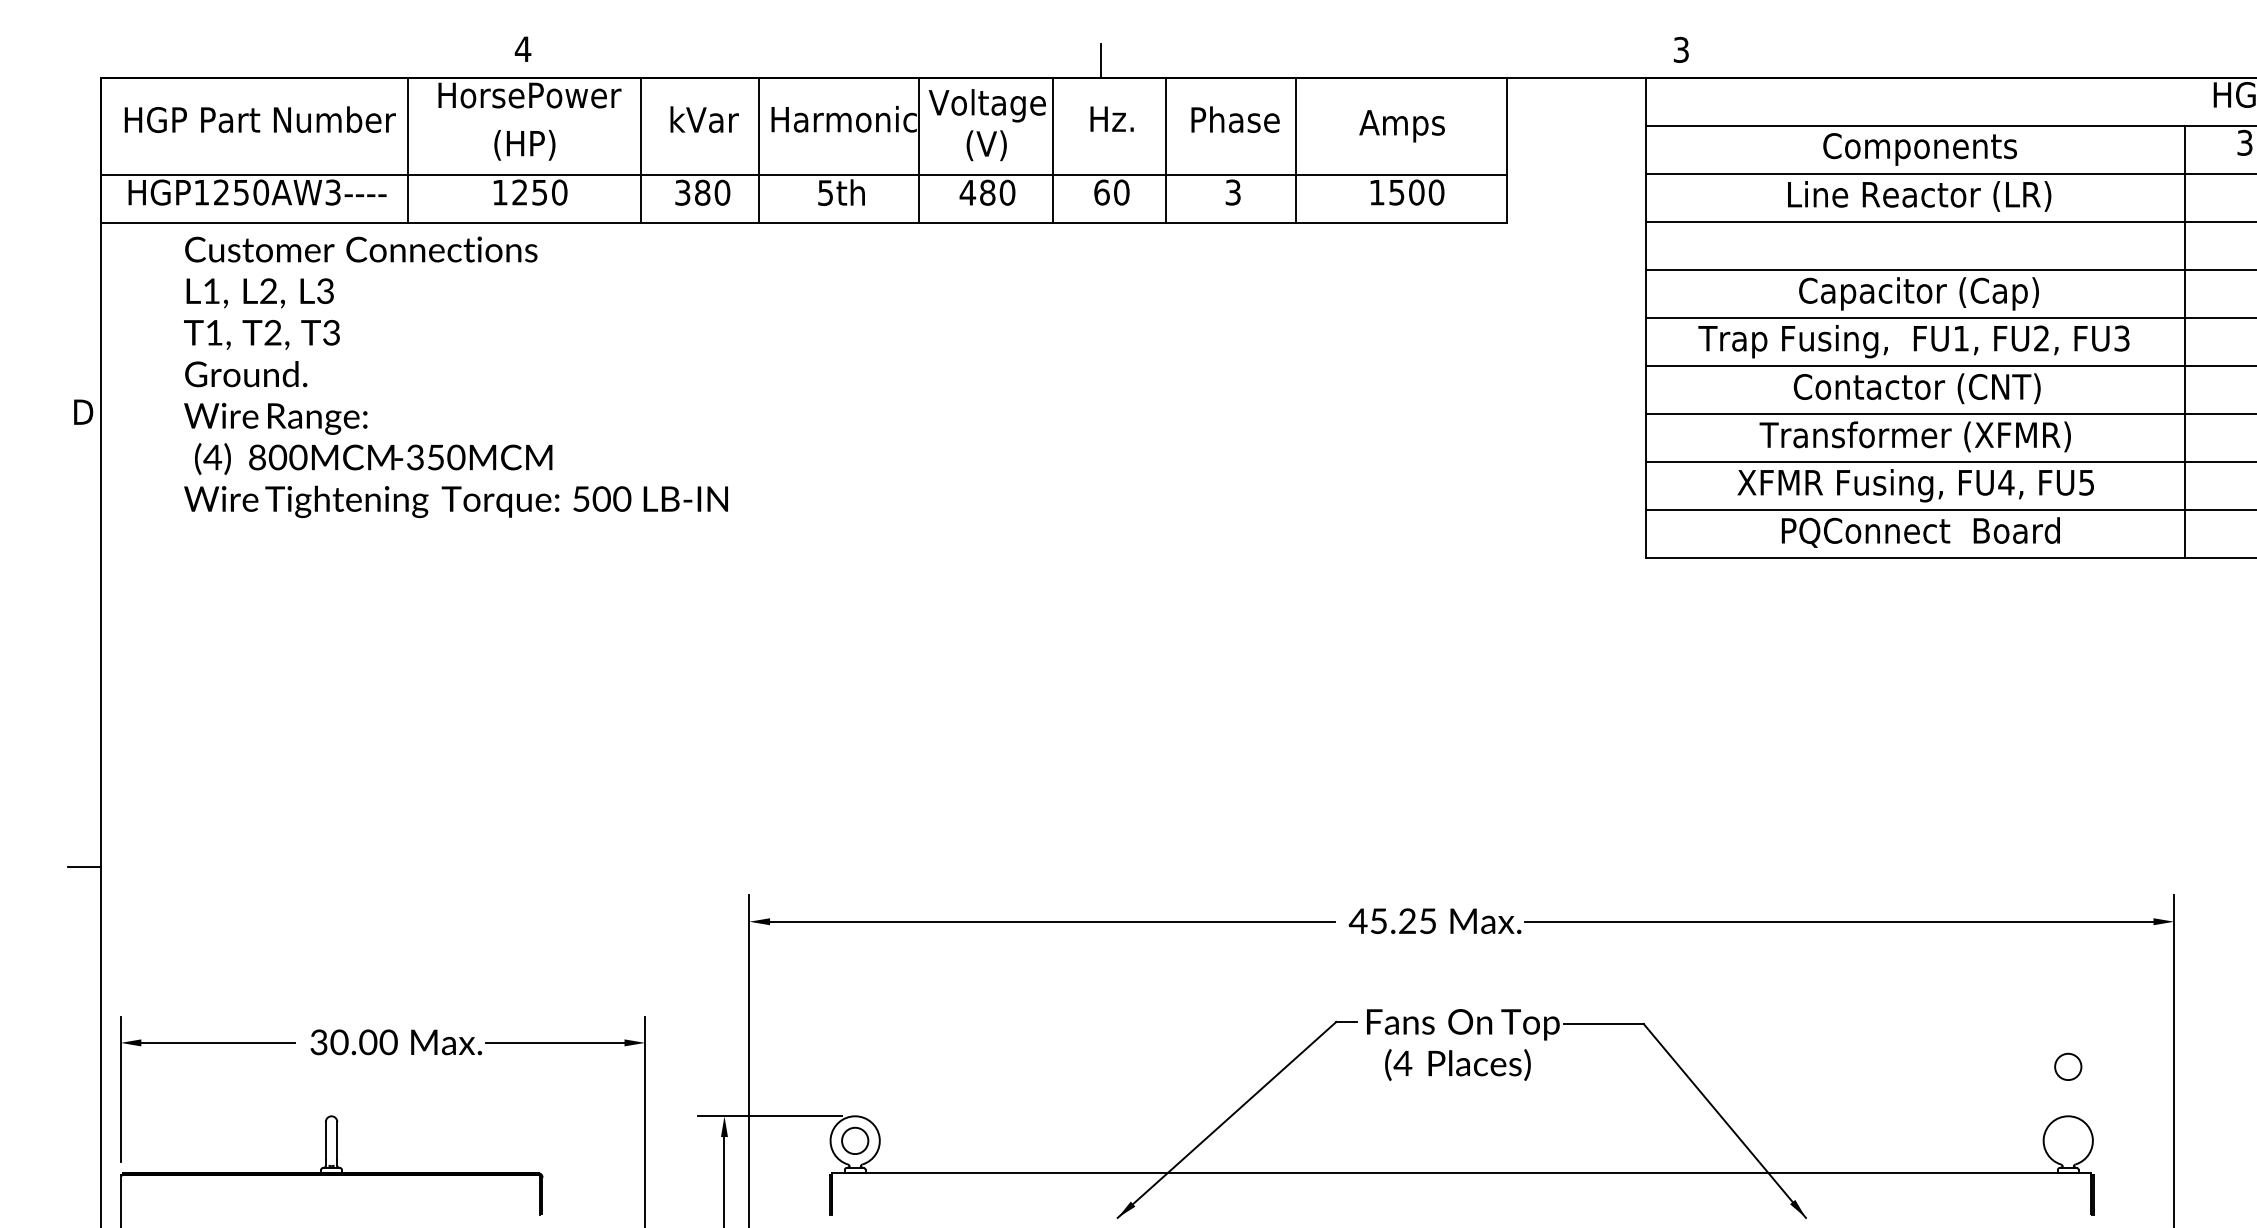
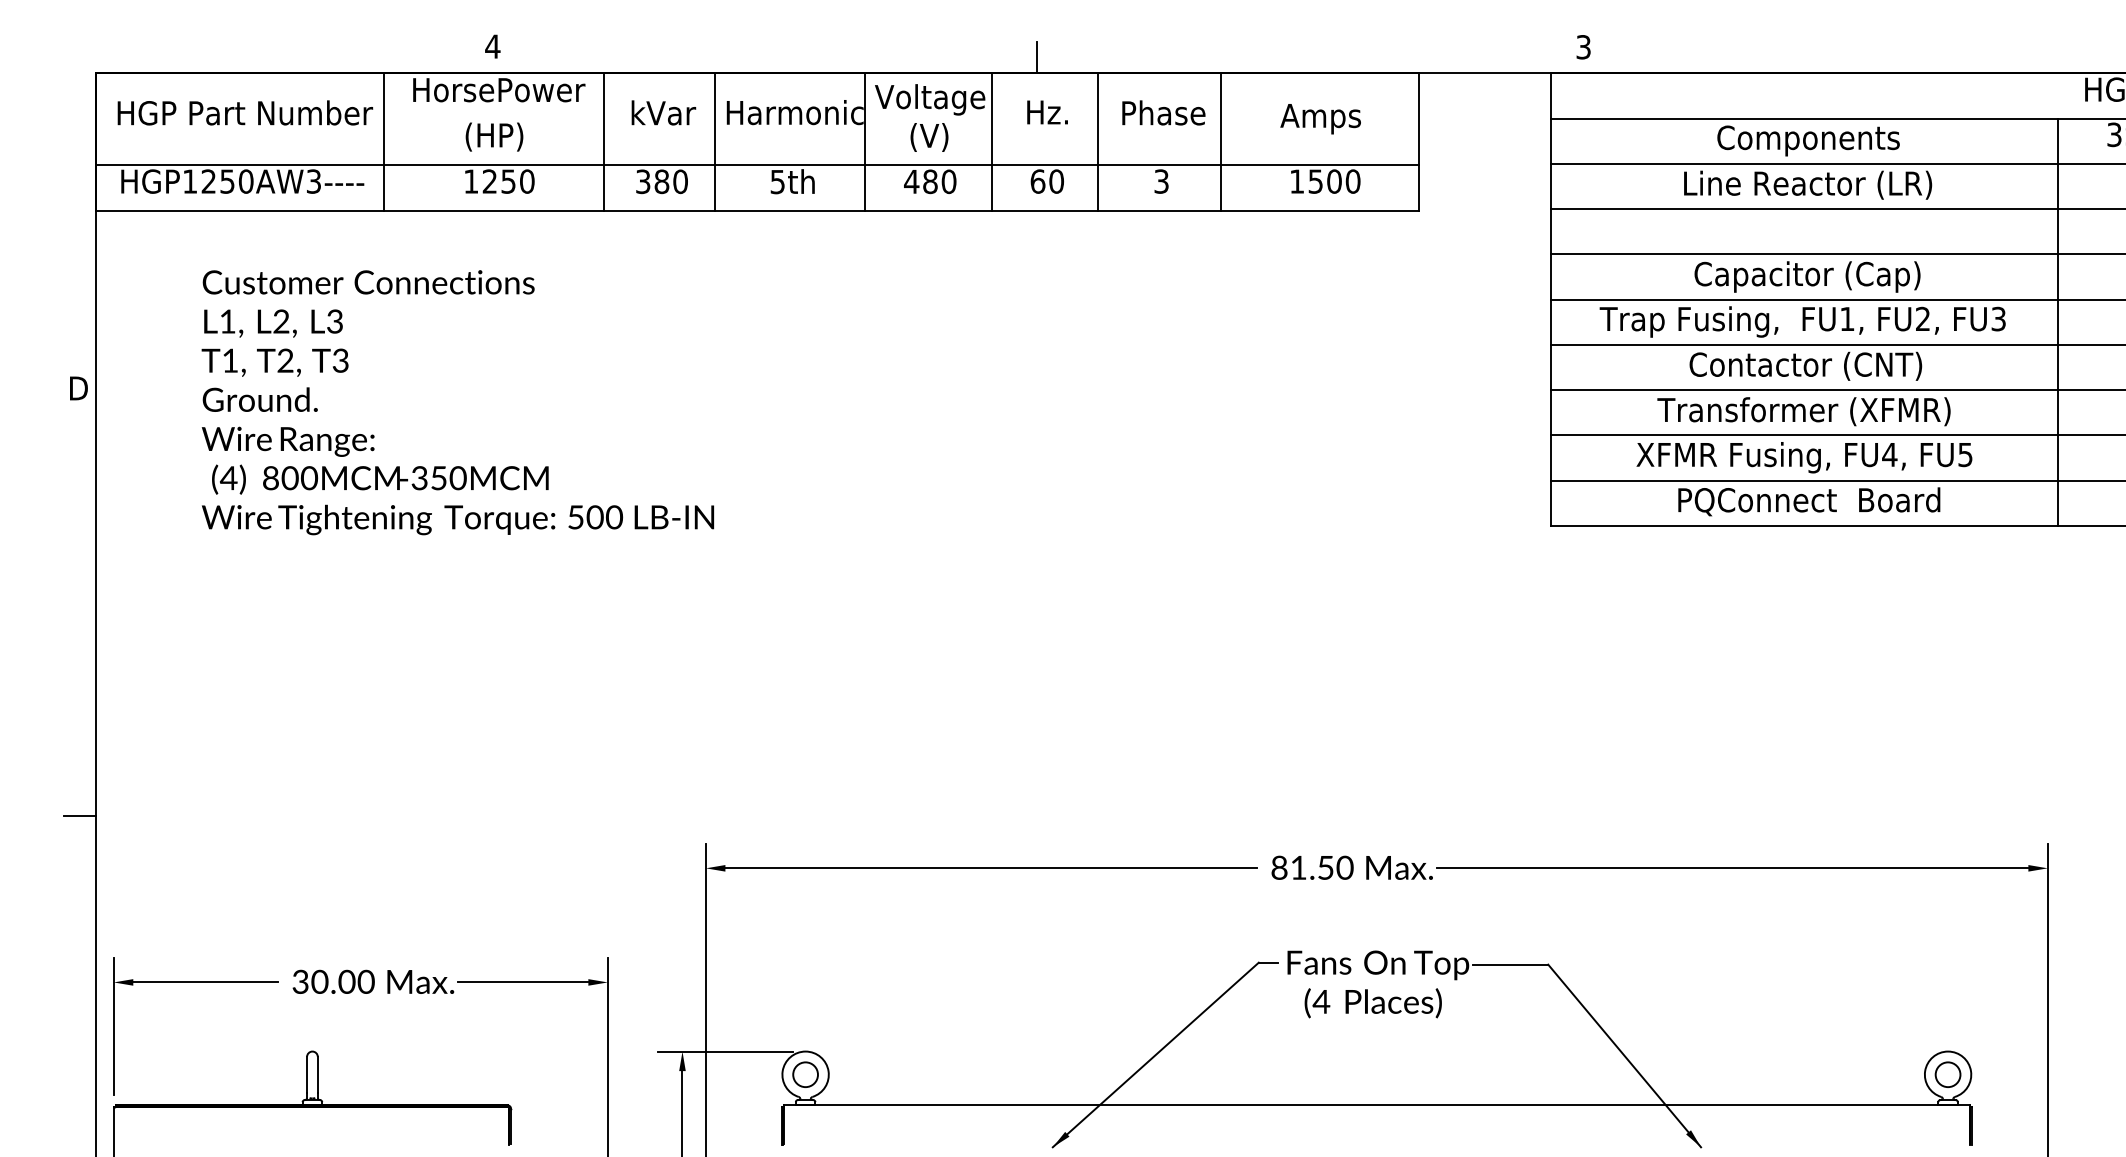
text: (455, 377) -> (457, 402), moved
text: (1392, 921) -> (1311, 868), 45.25 -> 81.50
circle: (2068, 1066) -> (1948, 1074), moved

